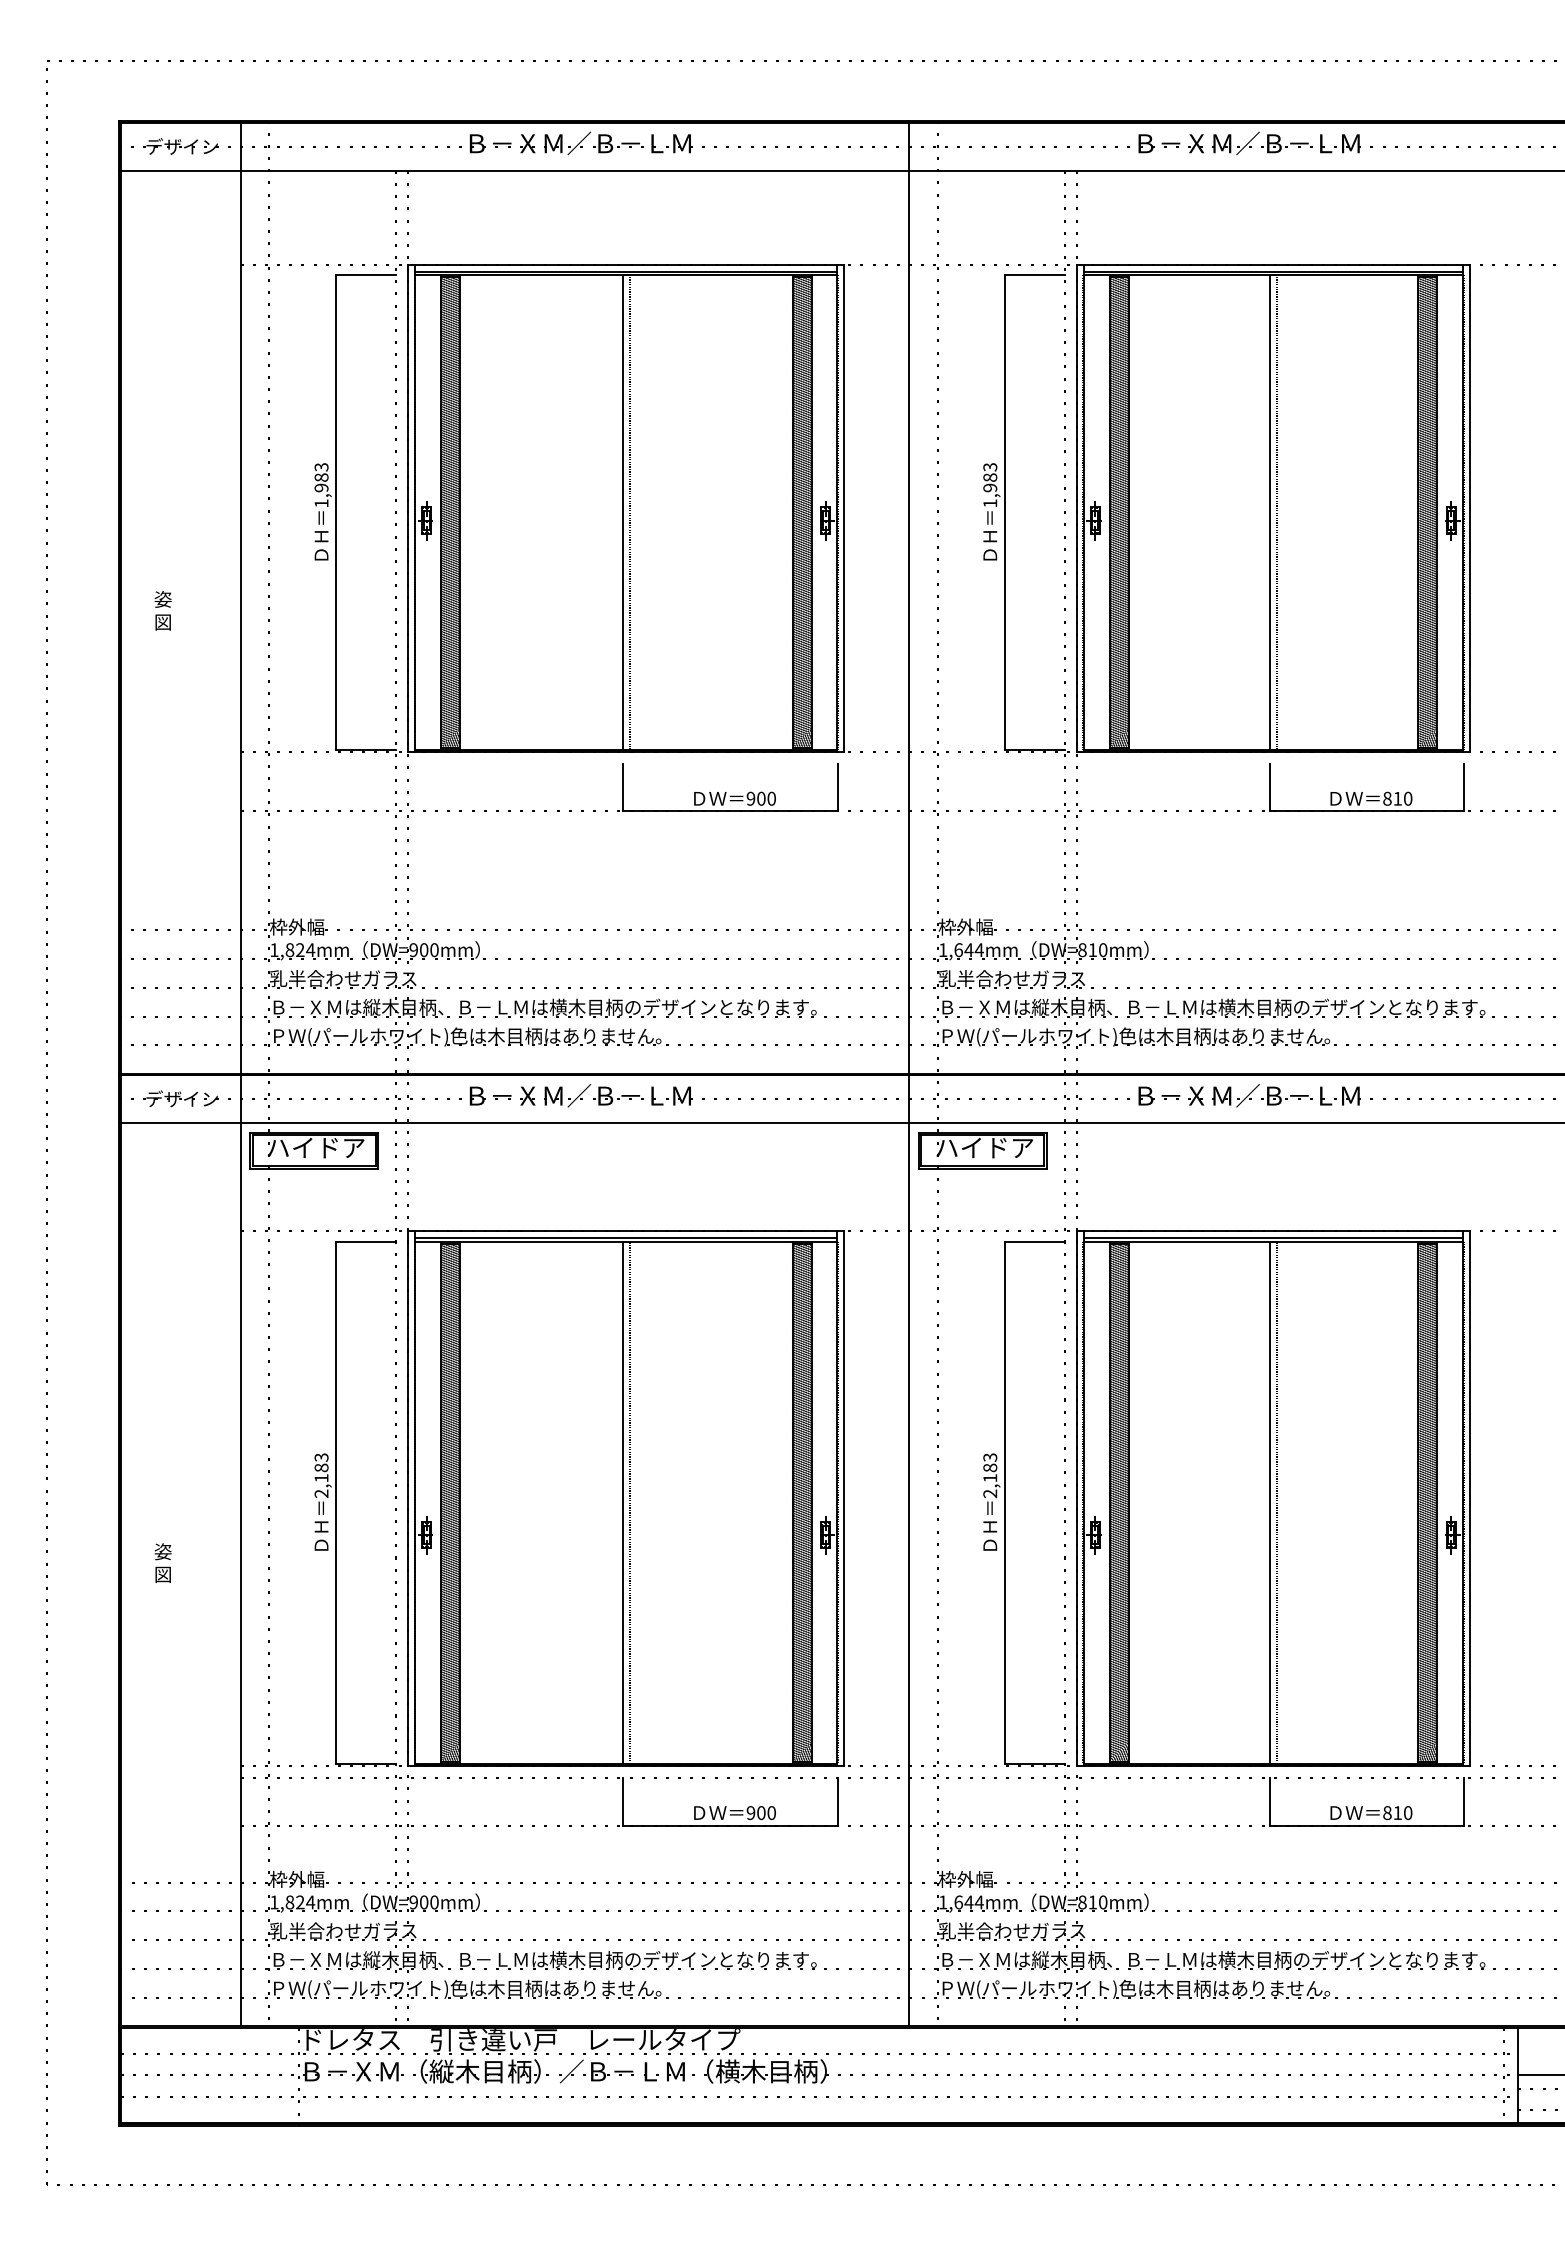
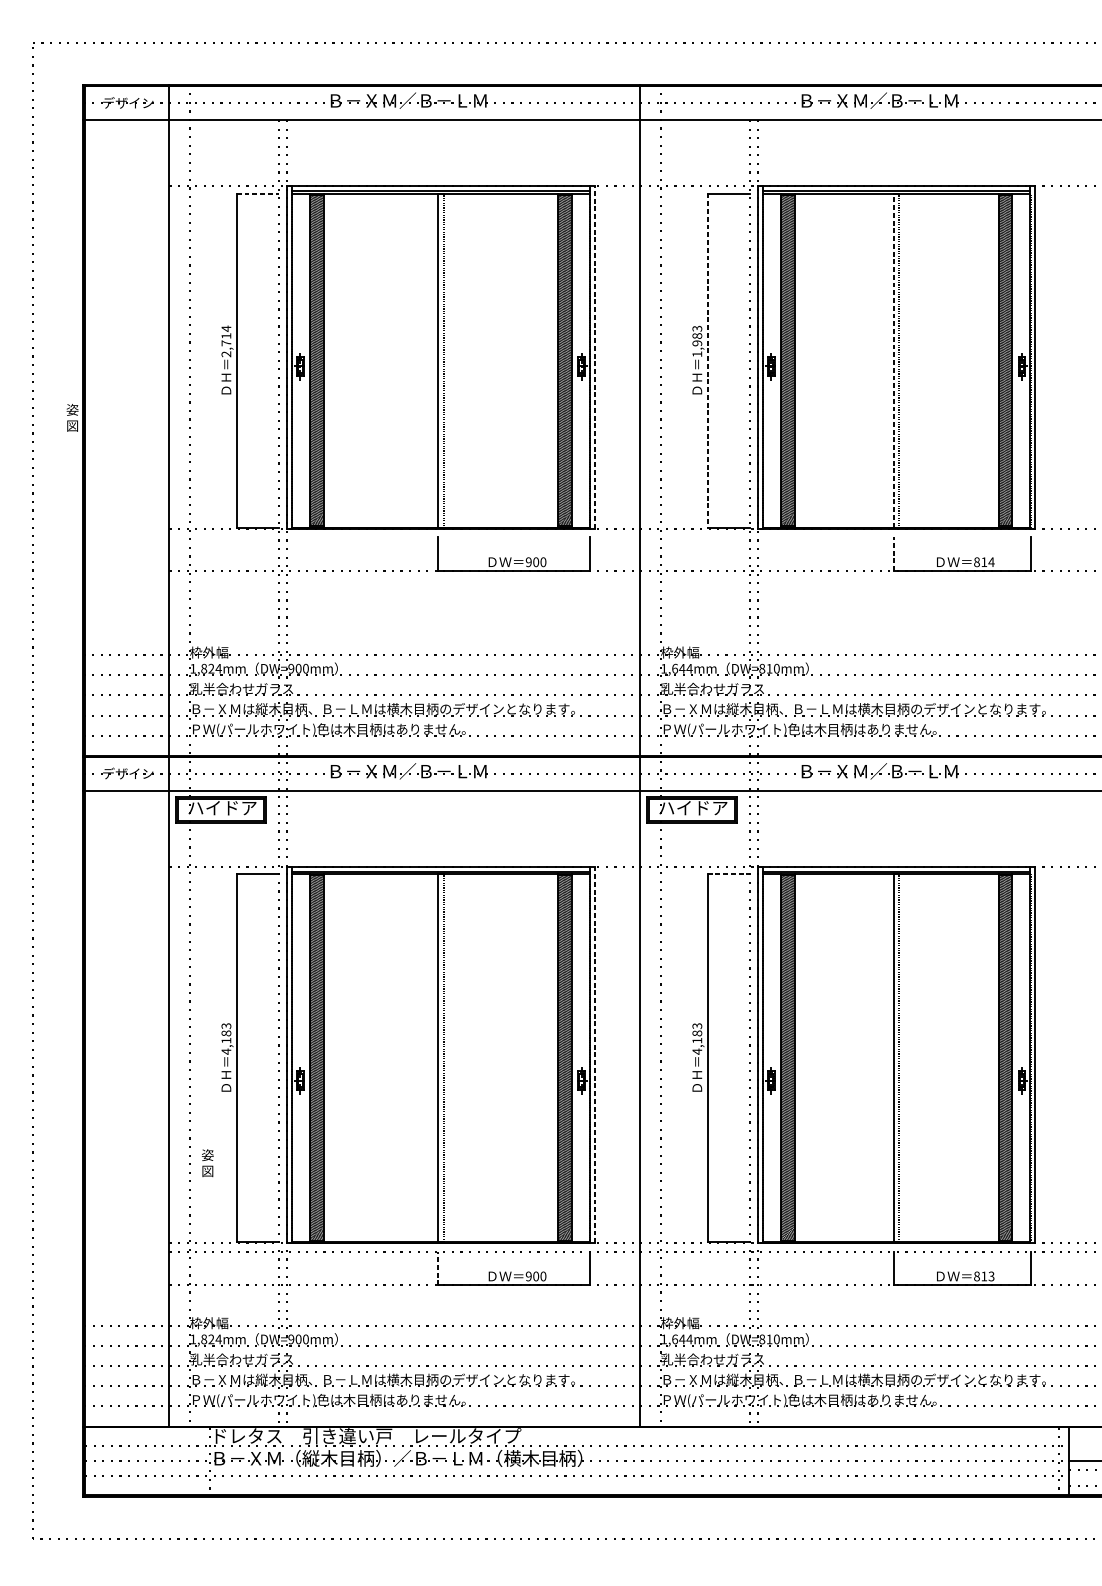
line: (366, 275) -> (258, 193), solid -> dashed
text: (321, 484) -> (226, 340), 1,983 -> 2,714
line: (844, 507) -> (594, 357), solid -> dashed
line: (1269, 511) -> (893, 359), solid -> dashed
line: (1005, 512) -> (708, 360), solid -> dashed
text: (162, 610) -> (72, 417), moved
line: (1269, 787) -> (893, 554), solid -> dashed
text: (1407, 798) -> (991, 562), 810 -> 814
line: (1034, 1241) -> (728, 873), solid -> dashed
text: (321, 1493) -> (226, 1051), 2,183 -> 4,183
text: (990, 1493) -> (697, 1051), 2,183 -> 4,183
line: (844, 1497) -> (594, 1054), solid -> dashed
text: (162, 1562) -> (207, 1162), moved
line: (622, 1801) -> (438, 1268), solid -> dashed
text: (1407, 1812) -> (991, 1276), 810 -> 813

